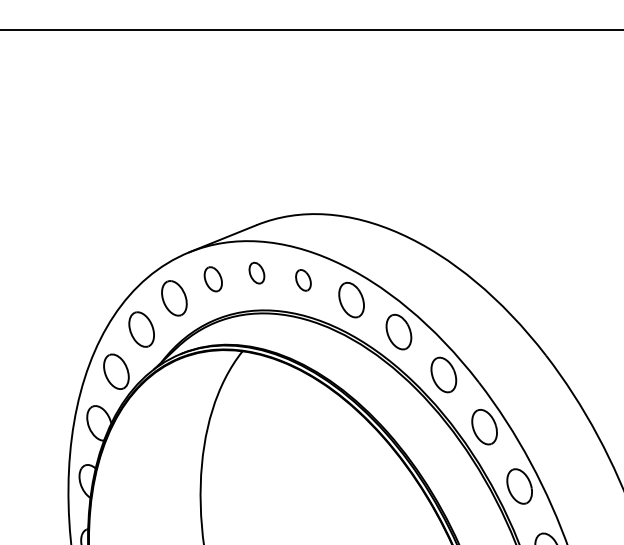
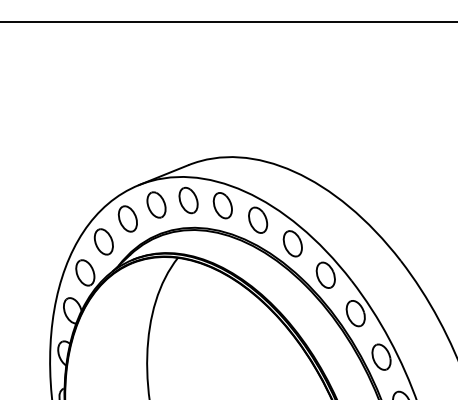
part: (256, 273) -> (188, 200), size x1.67
part: (213, 278) -> (156, 204), size x1.43
part: (303, 279) -> (222, 205), size x1.67

